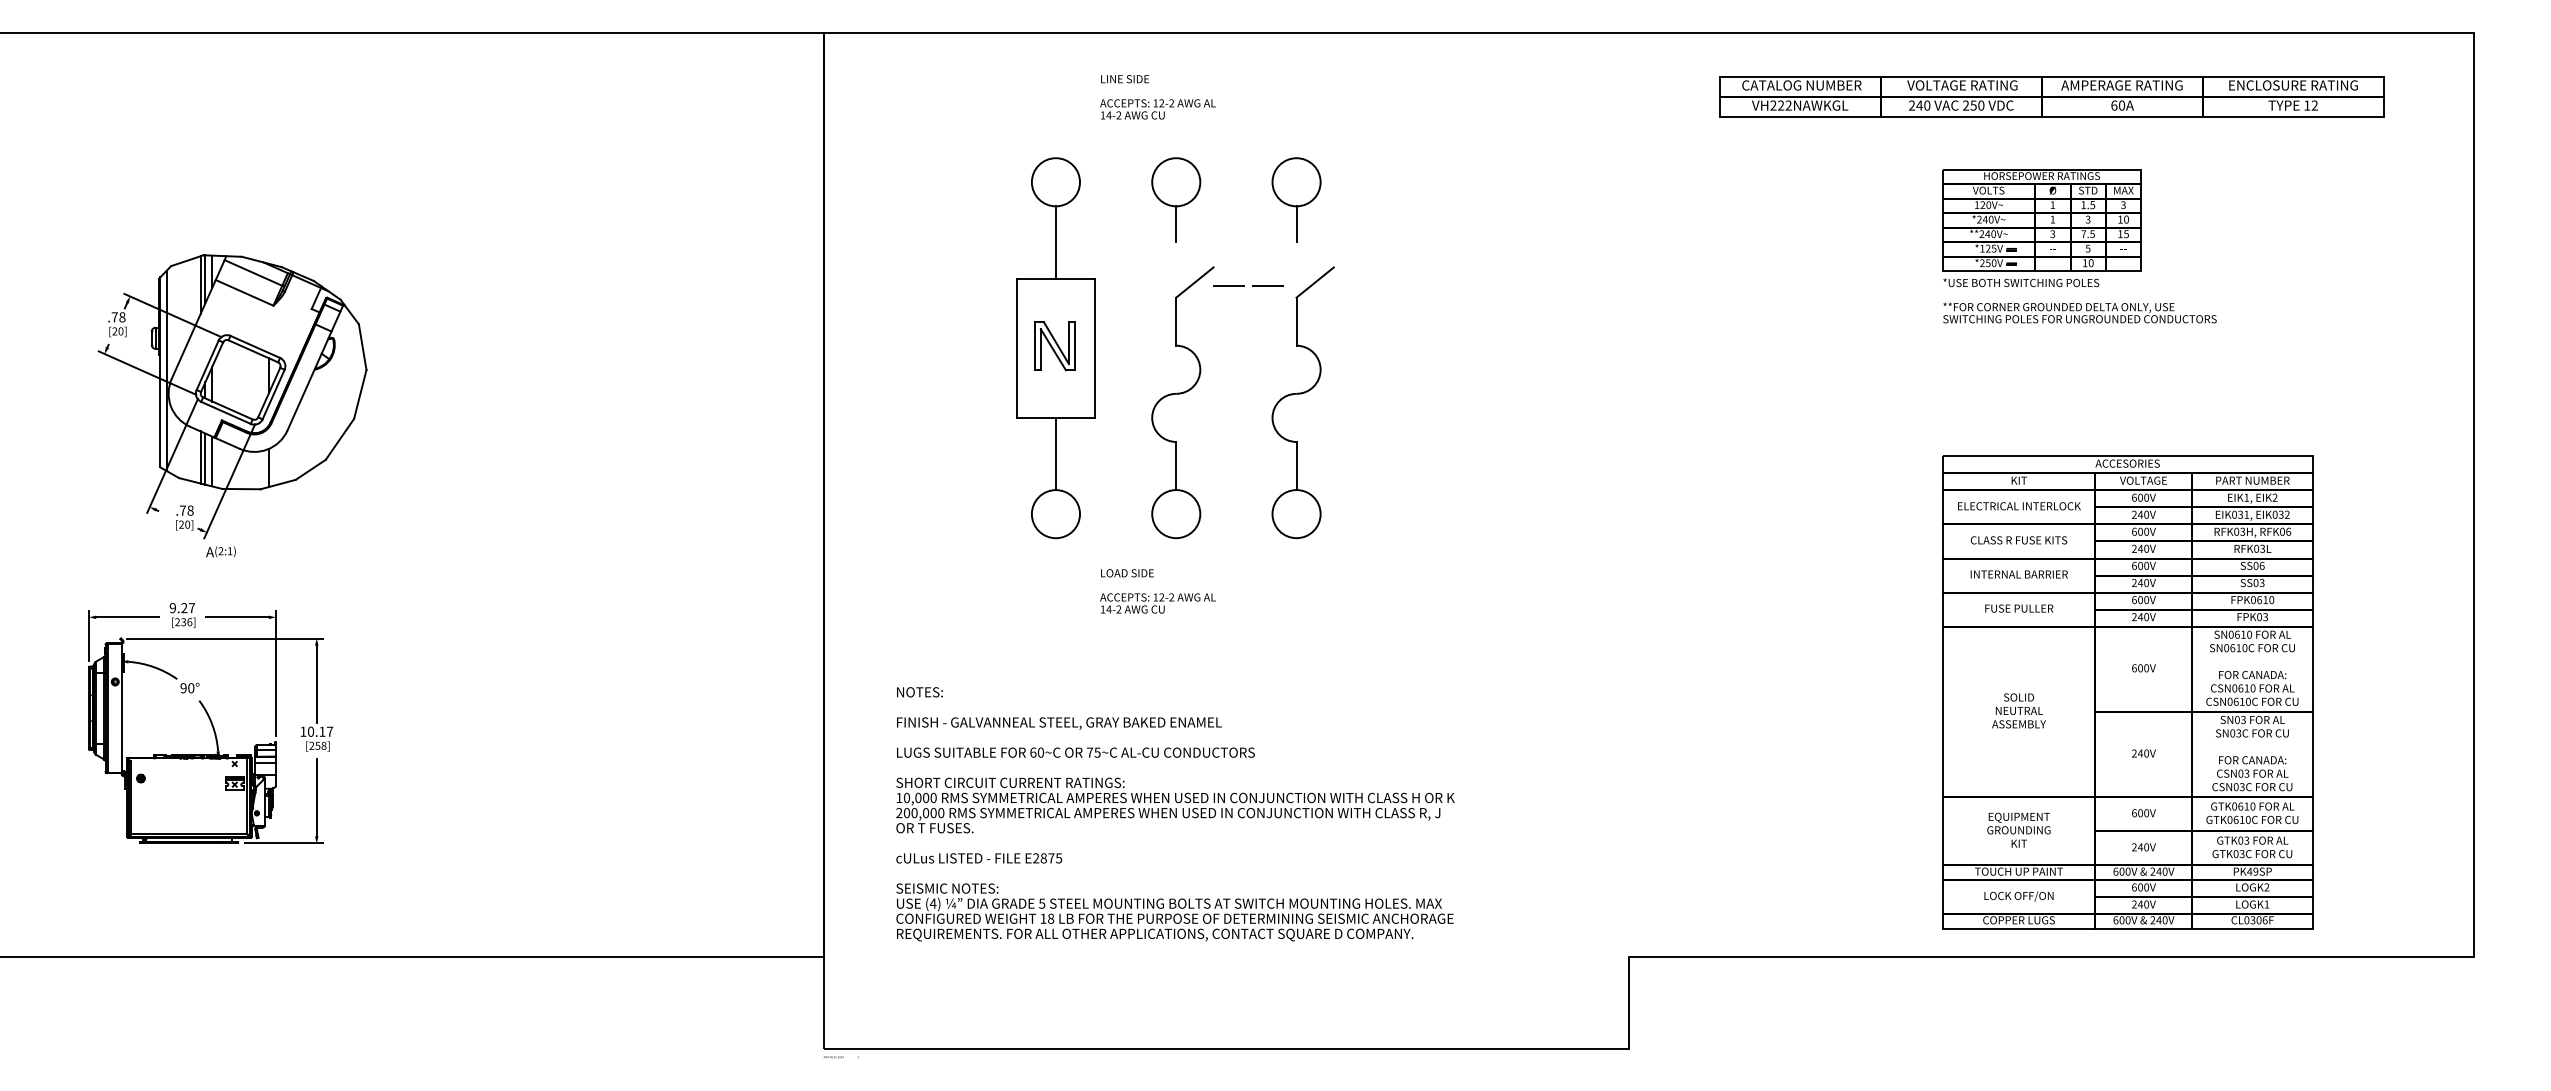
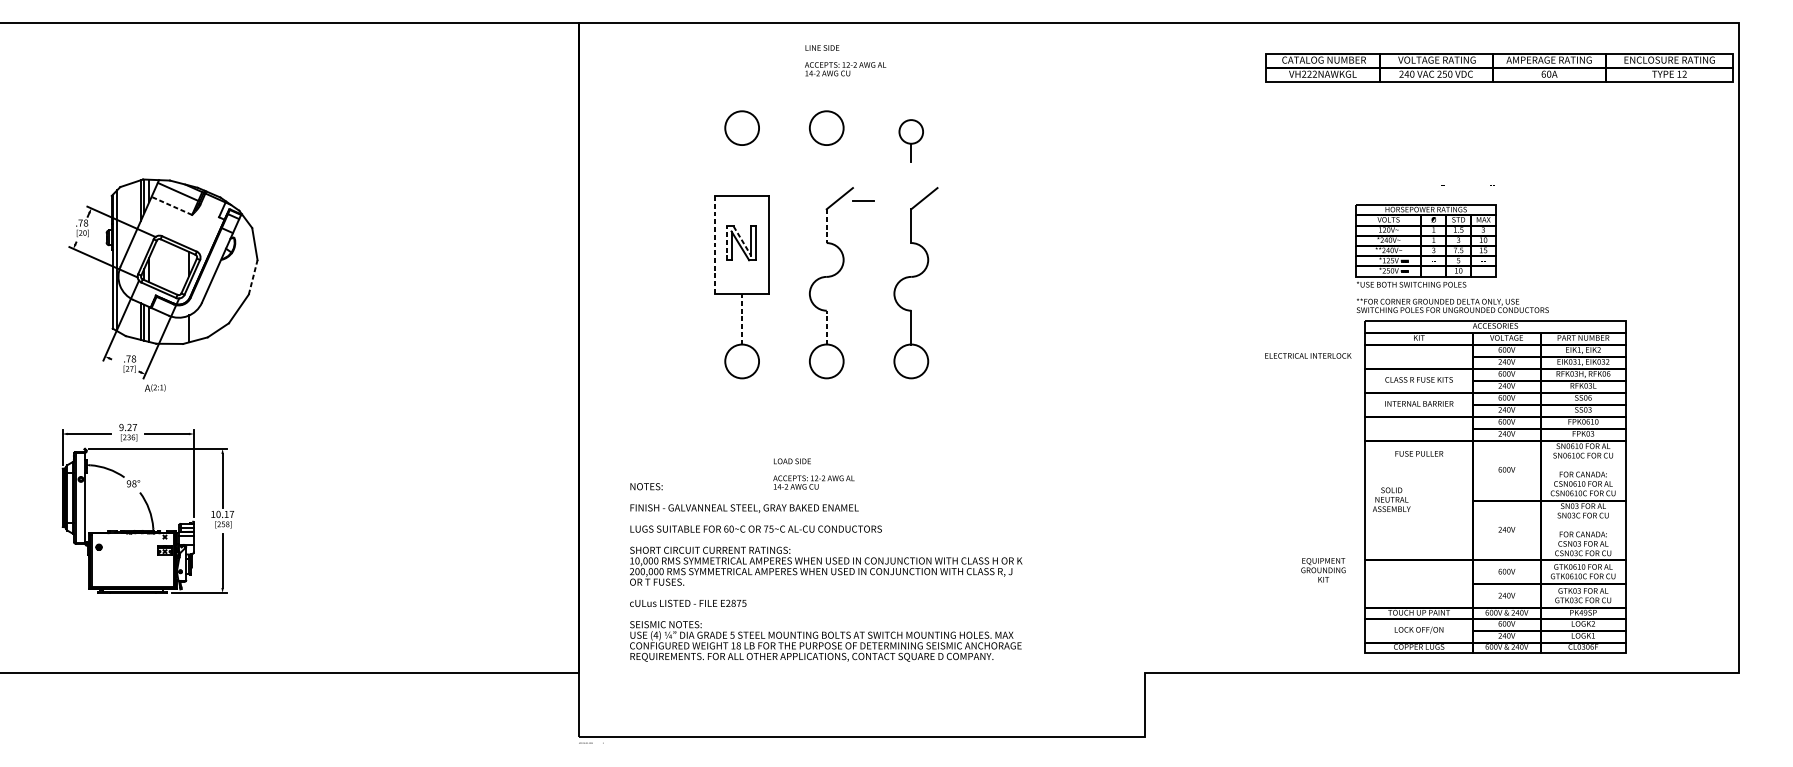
part: (2051, 96) -> (1499, 67), moved
text: (1157, 97) -> (845, 60), moved
part: (1296, 199) -> (911, 140), size x0.7
line: (1176, 224) -> (826, 157), removed
line: (1055, 242) -> (741, 170), removed
part: (2079, 246) -> (1452, 259), moved
line: (1267, 285) -> (890, 200), removed
line: (244, 292) -> (171, 205), solid -> dashed
line: (1176, 322) -> (826, 226), solid -> dashed
line: (1056, 343) -> (742, 241), solid -> dashed
line: (1034, 345) -> (727, 242), solid -> dashed
line: (1017, 348) -> (715, 245), solid -> dashed
line: (360, 394) -> (253, 277), solid -> dashed
line: (1055, 453) -> (741, 318), solid -> dashed
line: (1176, 465) -> (826, 327), solid -> dashed
text: (2019, 506) -> (1308, 356), moved
text: (187, 524) -> (131, 368), [20] -> [27]
text: (1157, 591) -> (813, 474), moved
text: (2019, 608) -> (1419, 453), moved
text: (191, 688) -> (134, 484), 90° -> 98°
text: (2018, 710) -> (1391, 499), moved
text: (2018, 829) -> (1323, 569), moved

